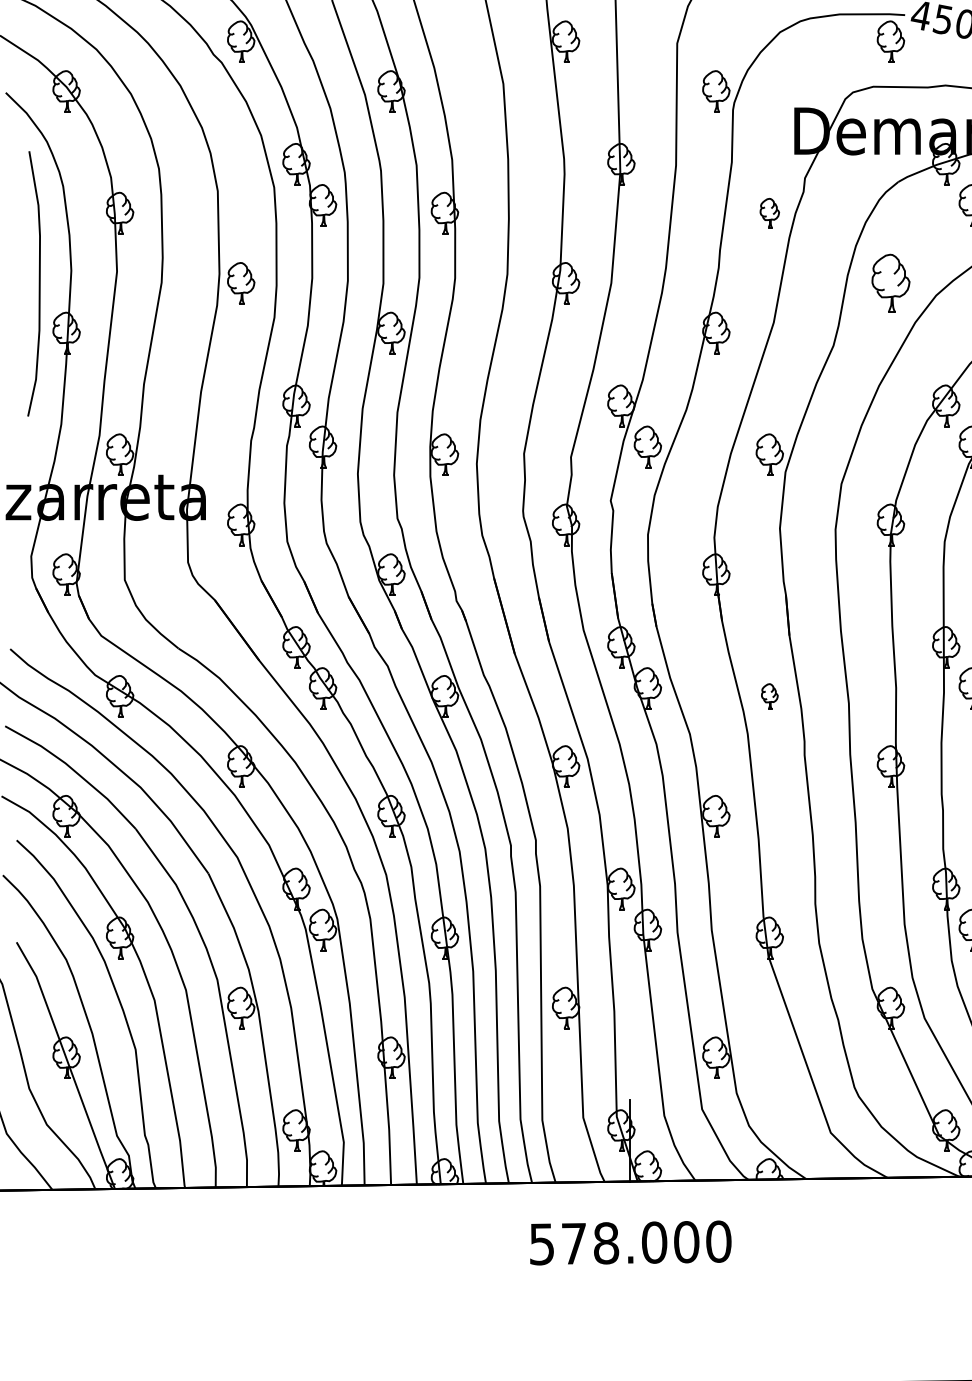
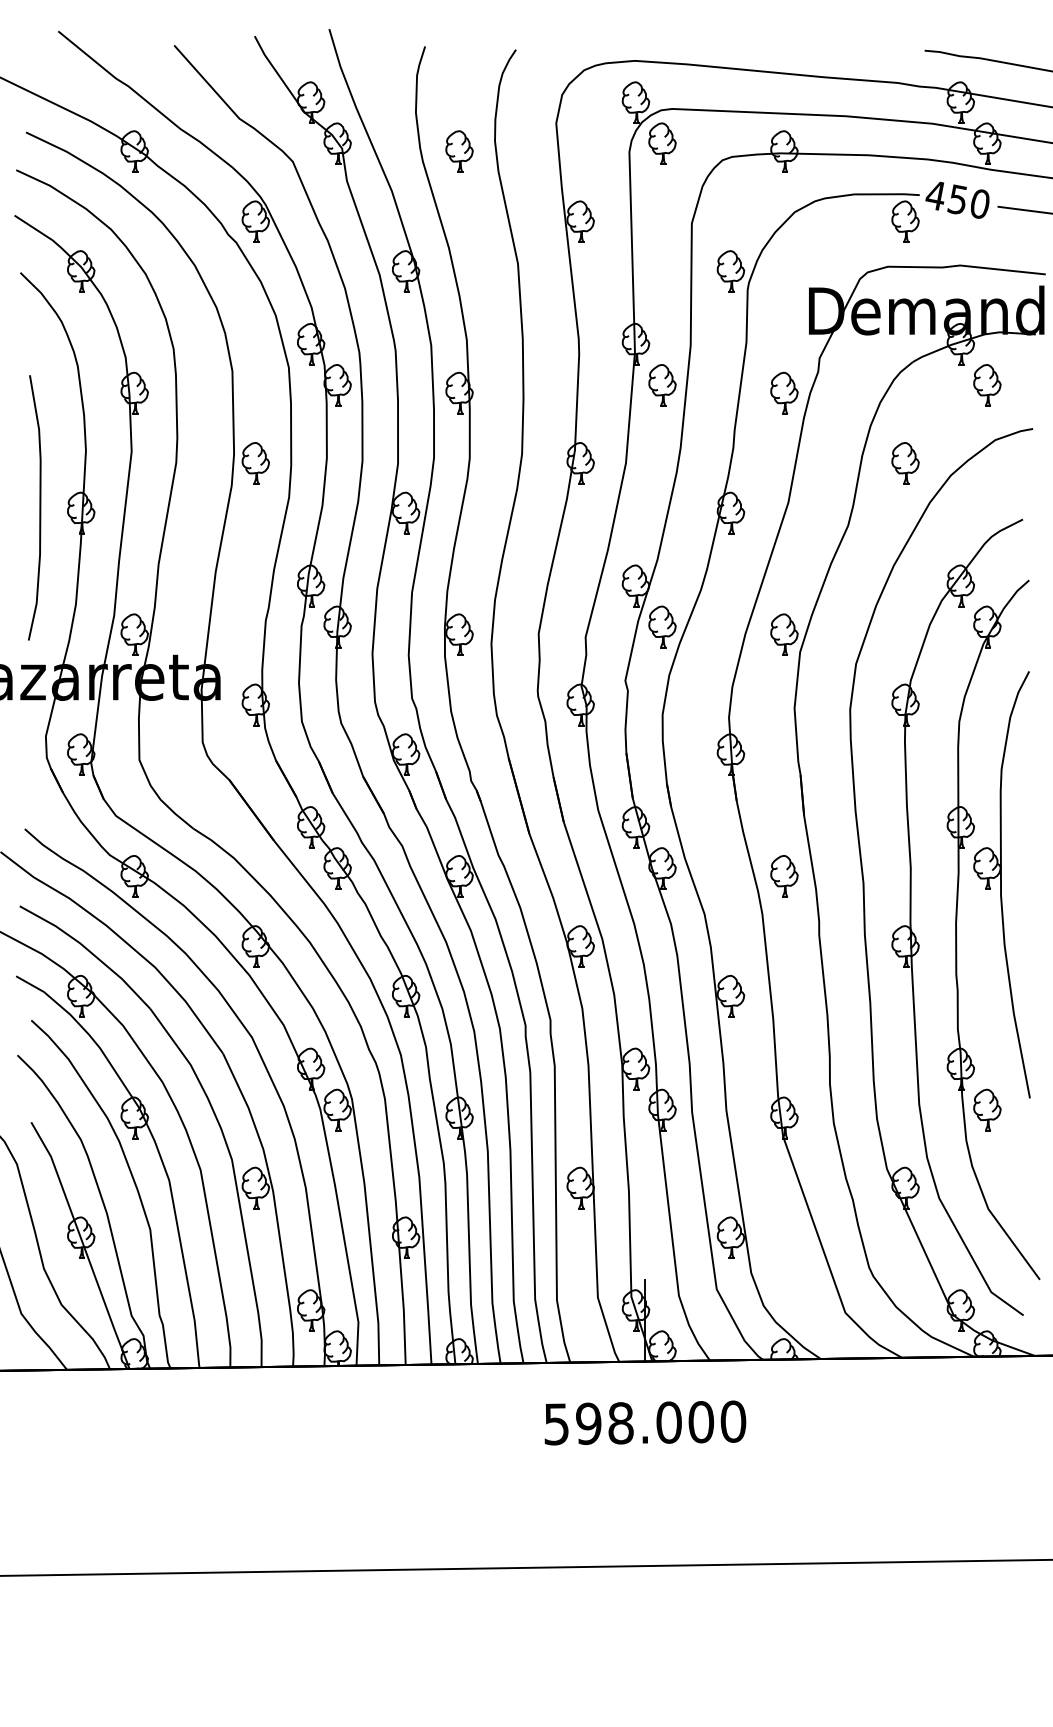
part: (647, 205) -> (662, 385), added
part: (769, 212) -> (784, 392), size x1.43
curve: (38, 283) -> (39, 507), moved
part: (890, 283) -> (905, 463), size x0.71
part: (769, 696) -> (784, 876), size x1.67
text: (573, 1243) -> (588, 1423), 578.000 -> 598.000

